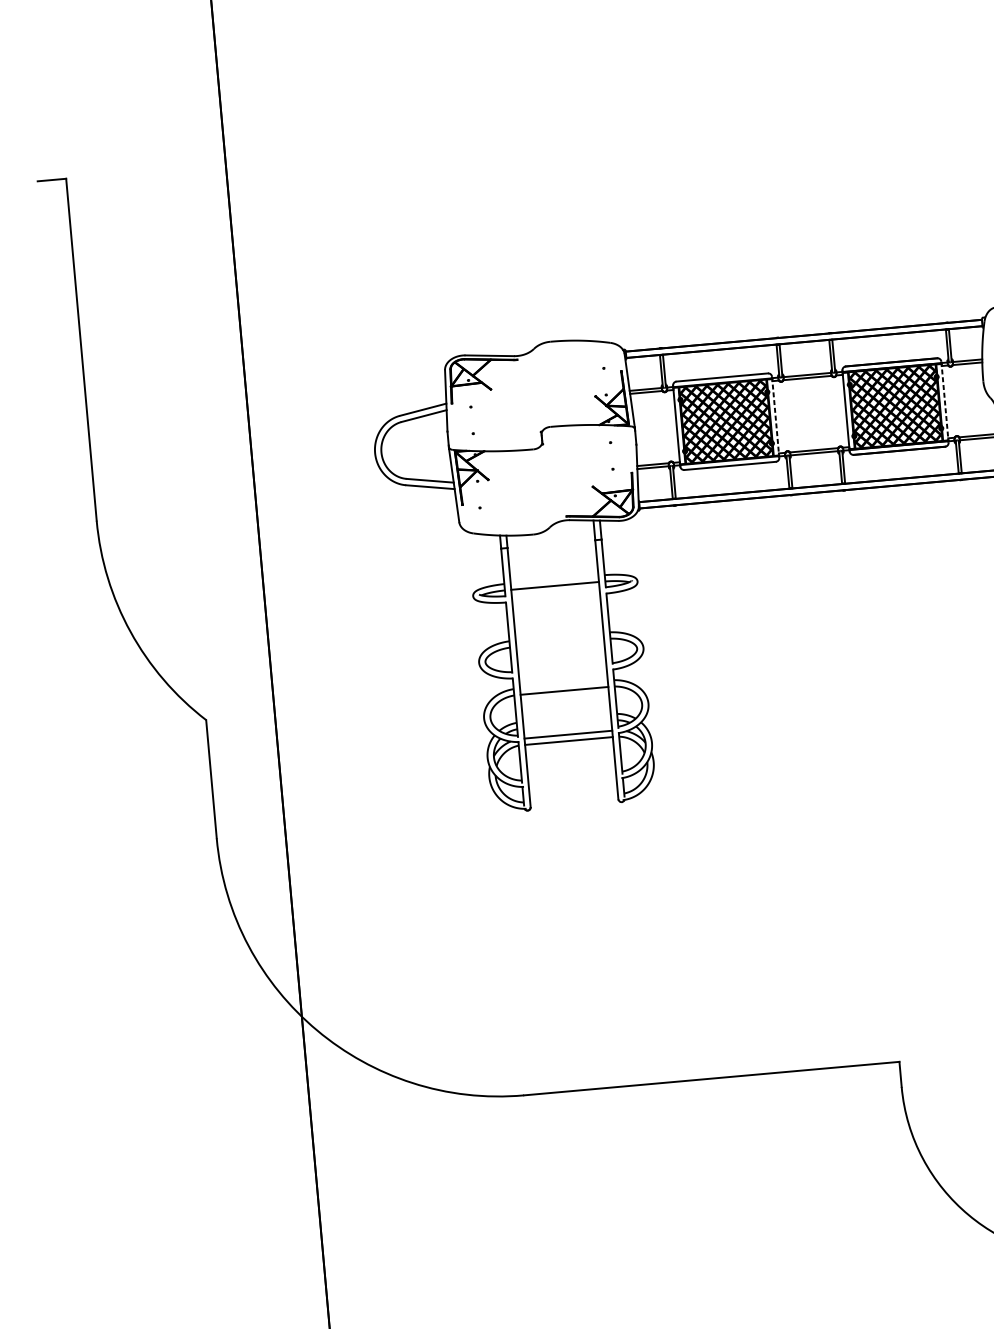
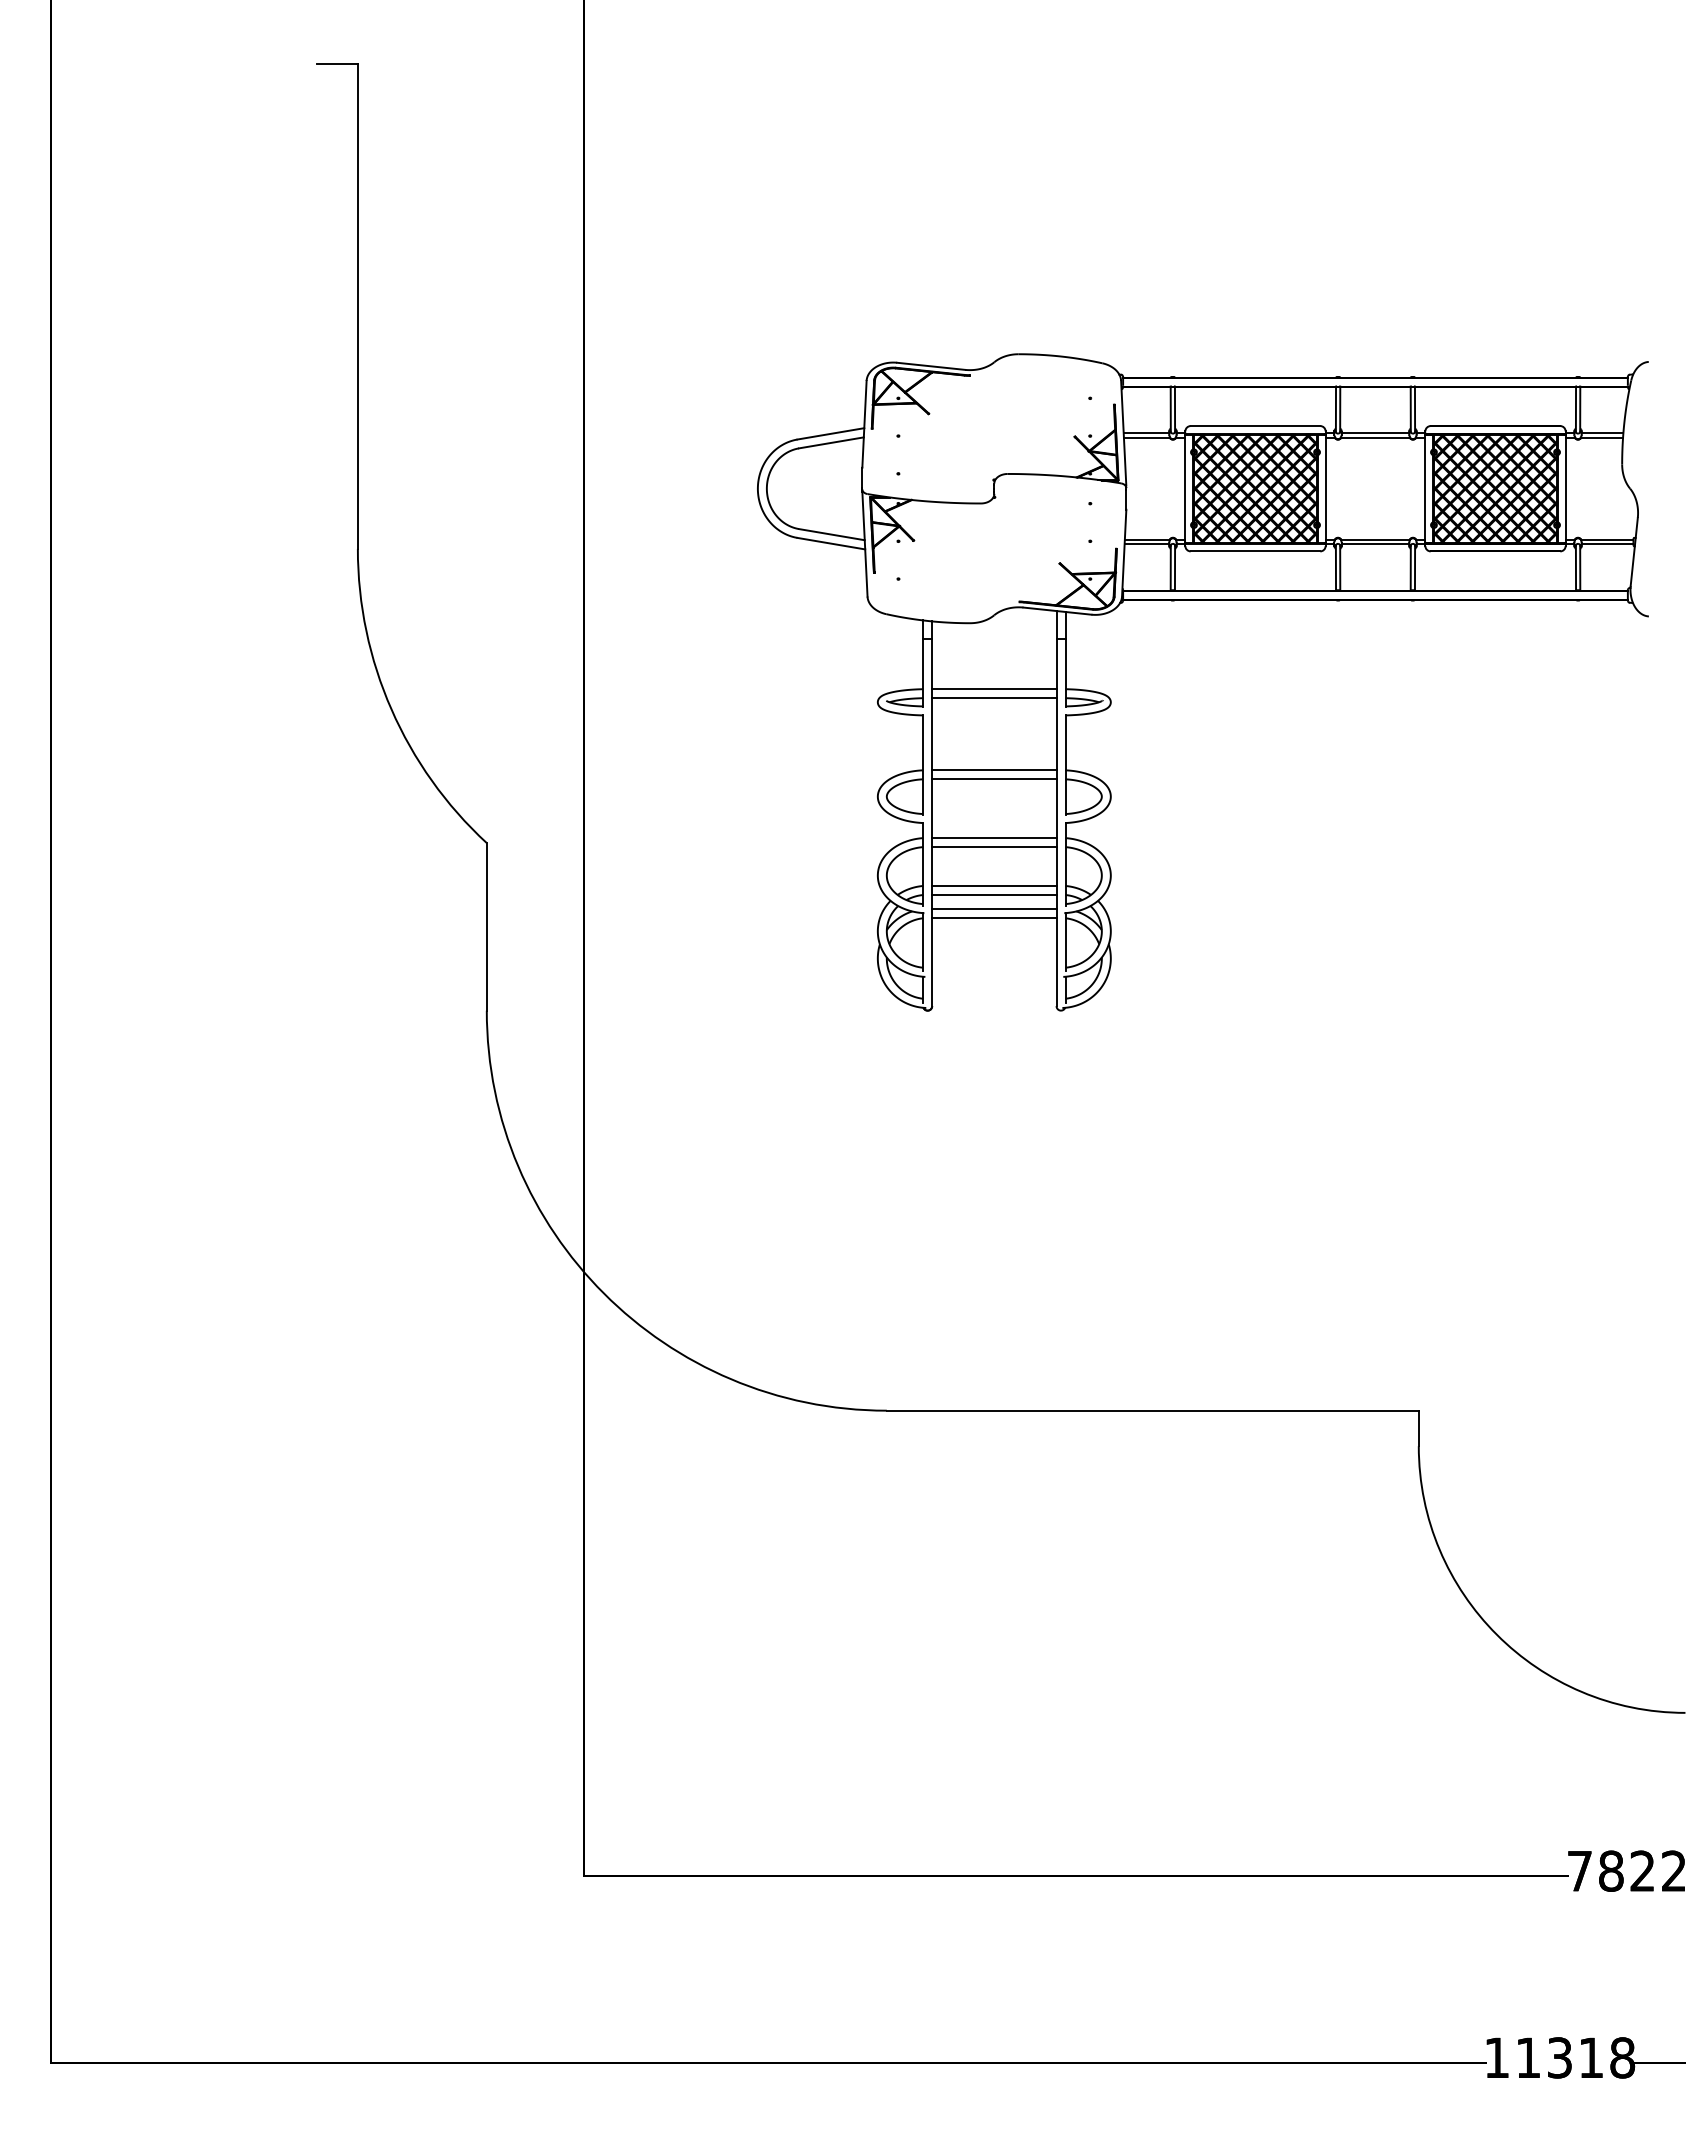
line: (944, 402) -> (1565, 489), dashed -> solid
line: (775, 417) -> (1325, 489), dashed -> solid
line: (554, 579) -> (994, 689), added
line: (559, 636) -> (994, 770), added
line: (560, 643) -> (994, 779), added
line: (564, 684) -> (994, 837), added
line: (567, 718) -> (994, 885), added
line: (567, 724) -> (994, 894), added

